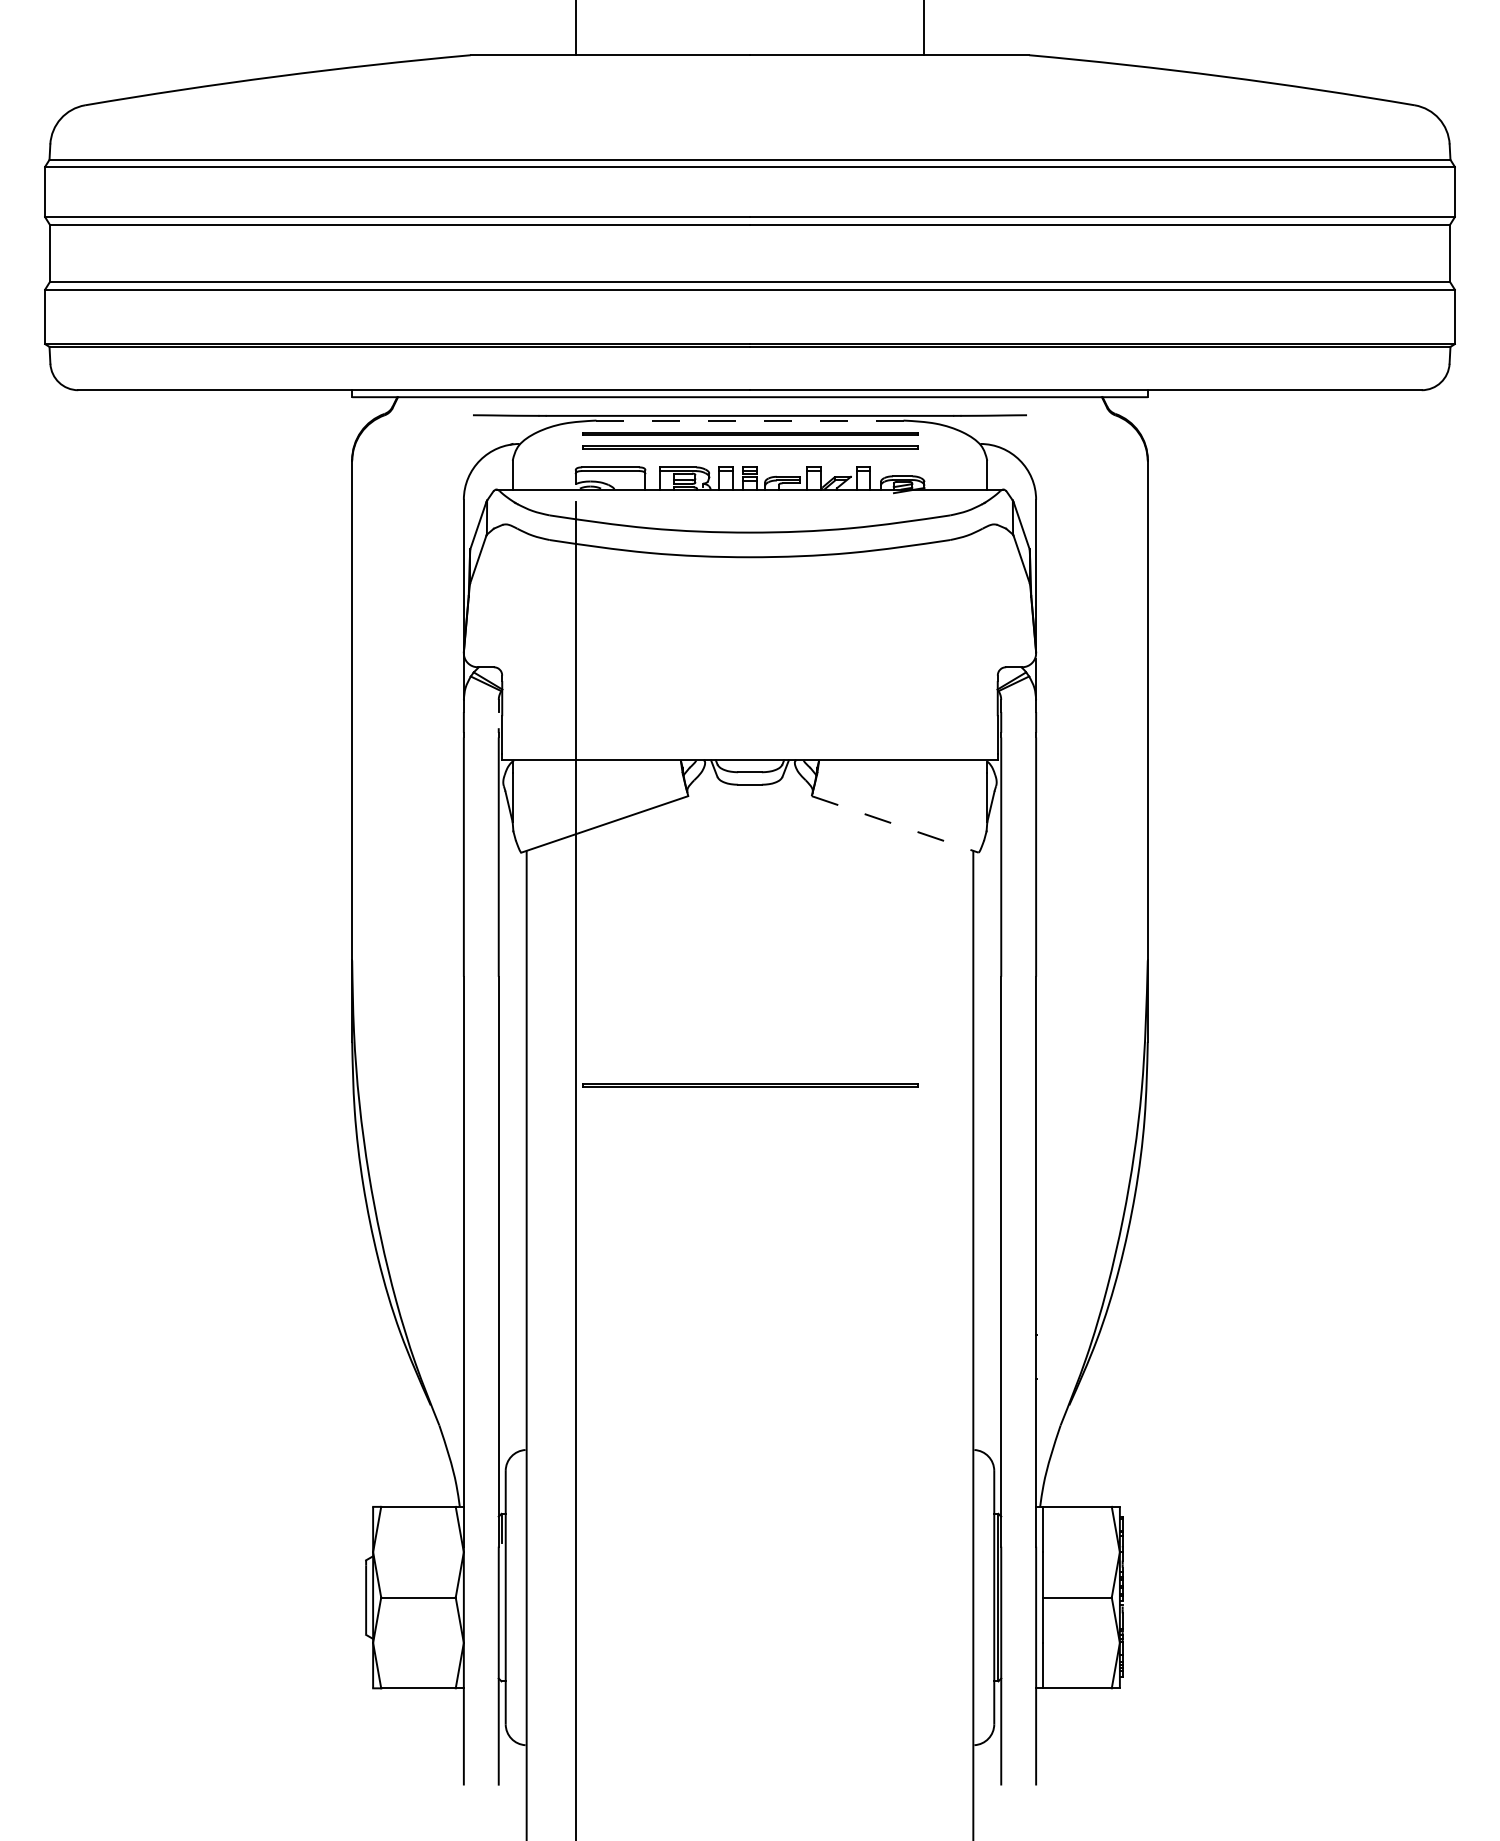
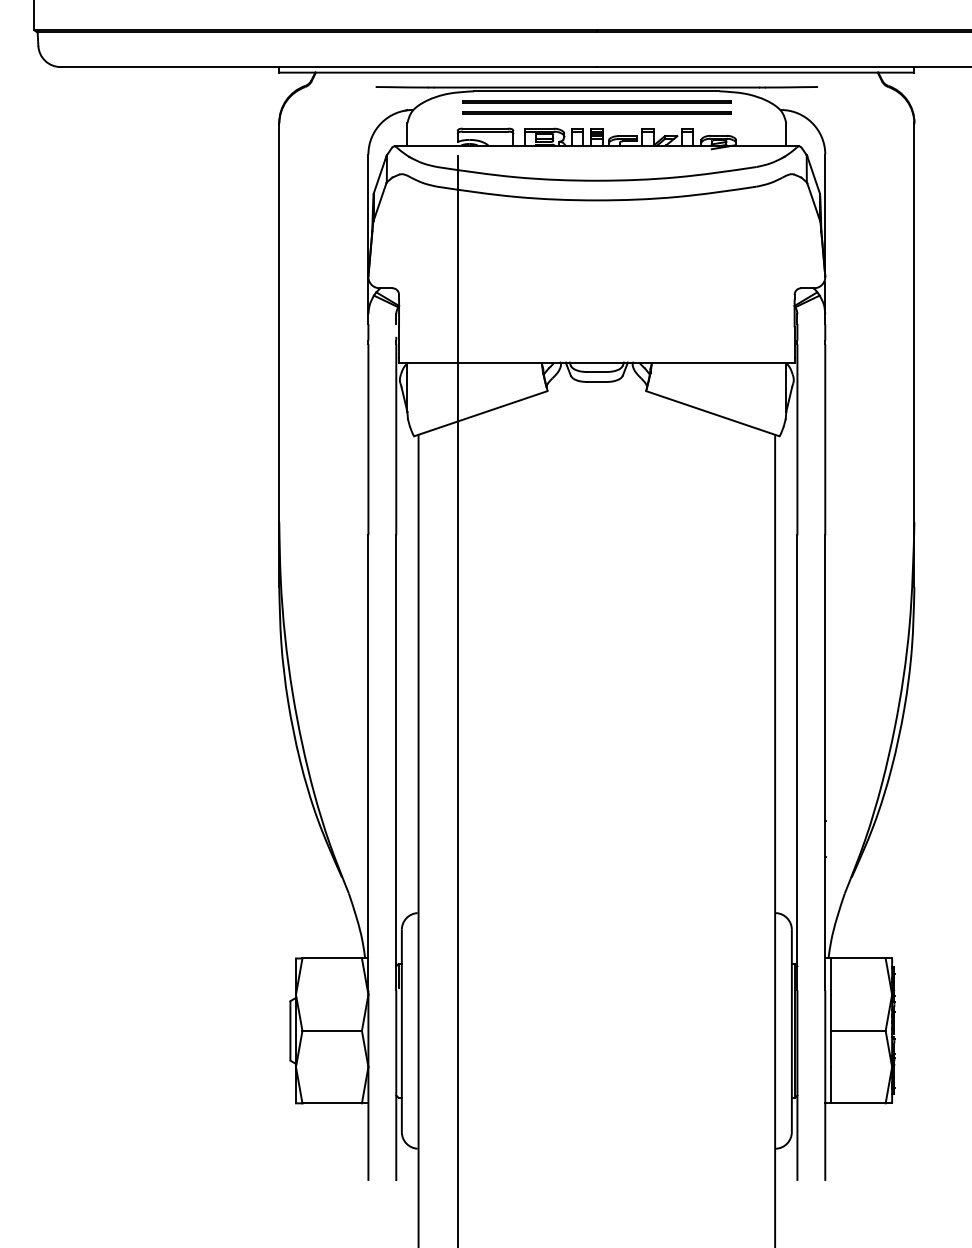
line: (750, 420) -> (597, 91), dashed -> solid
line: (895, 824) -> (713, 413), dashed -> solid
line: (750, 1084) -> (597, 621), removed

